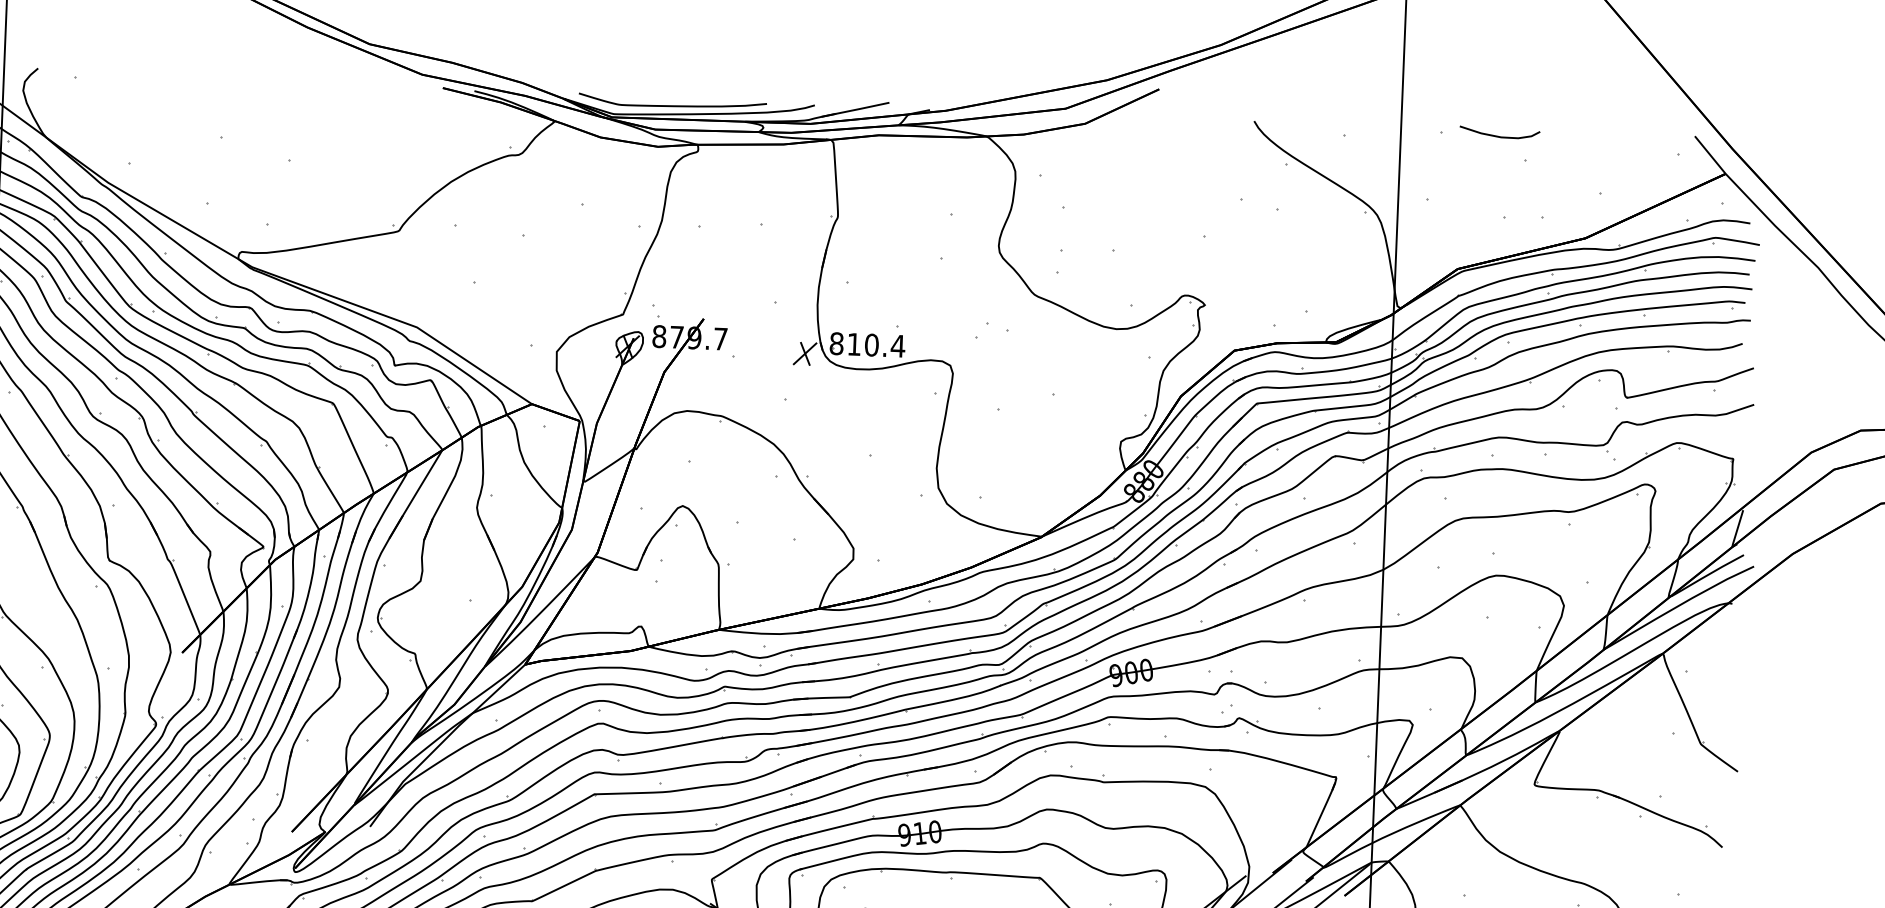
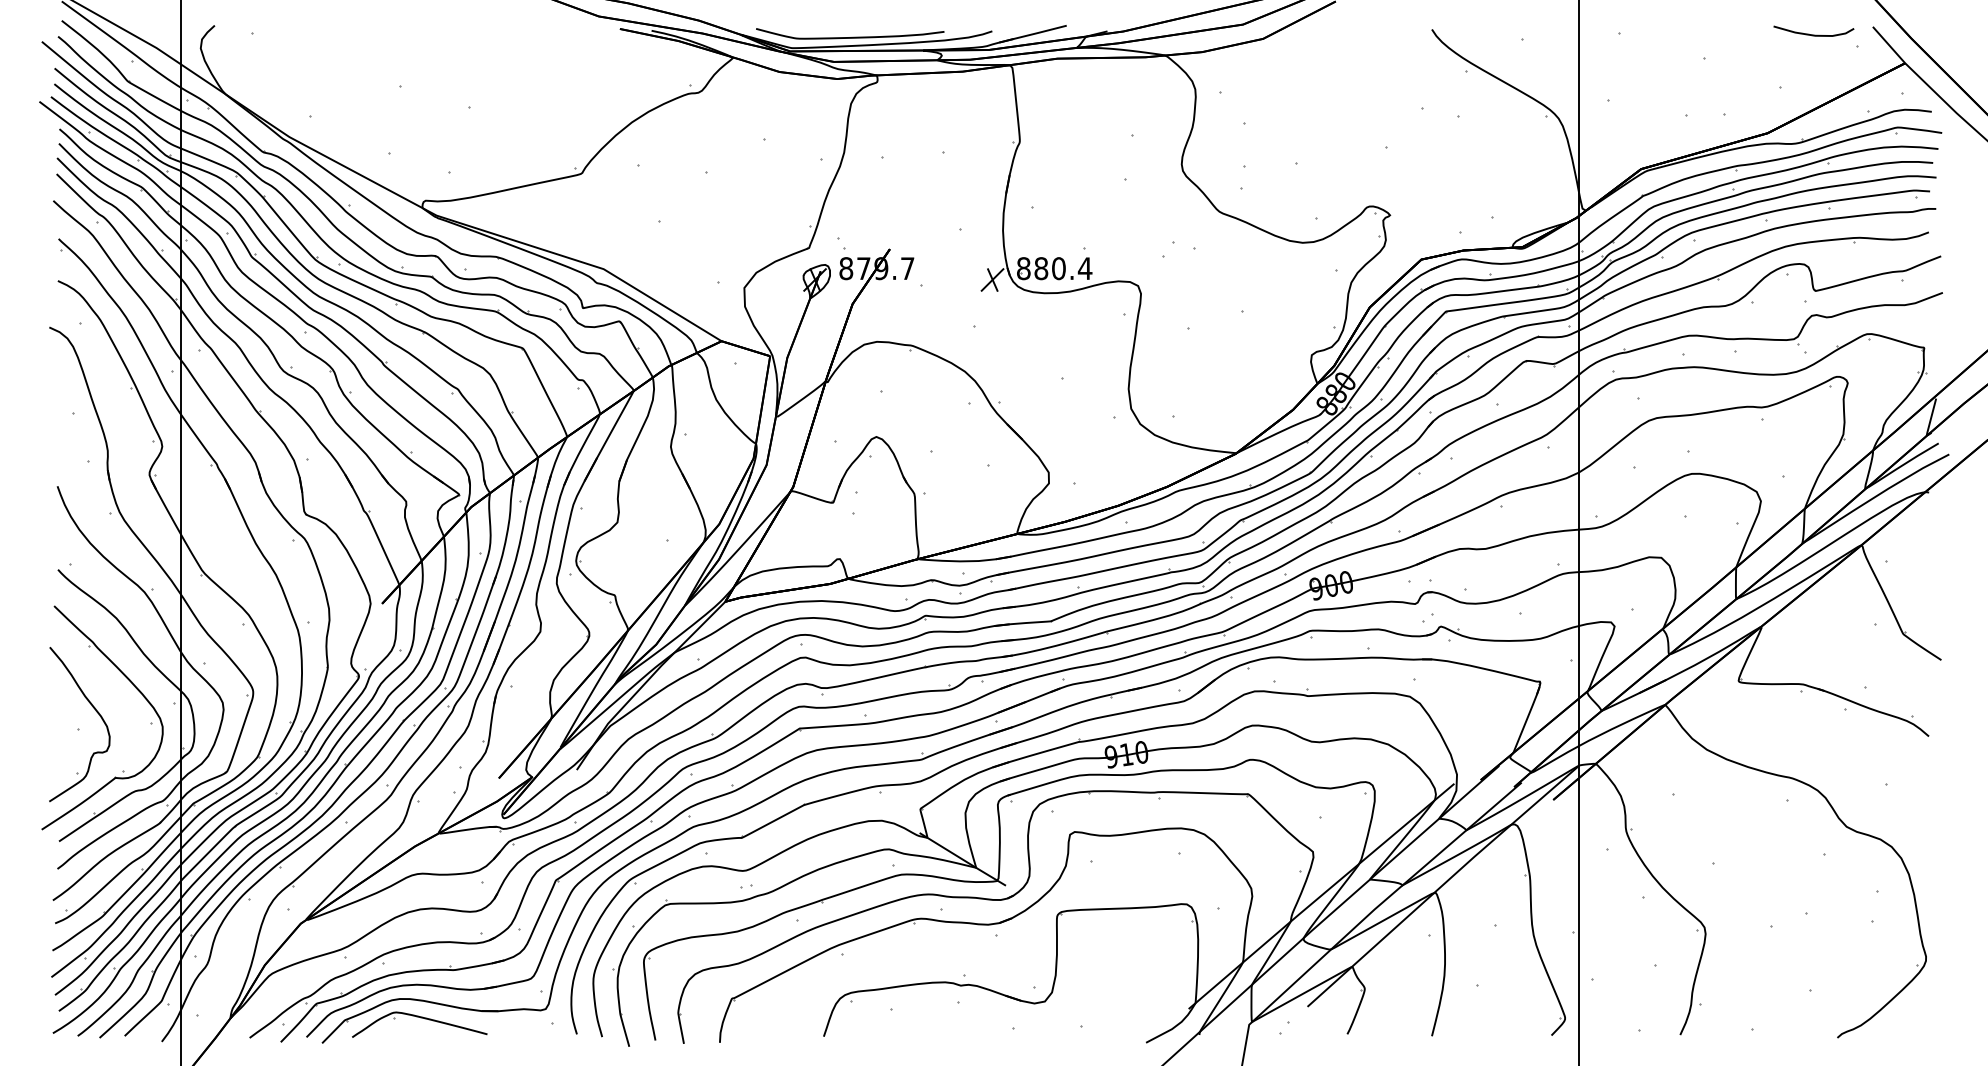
curve: (1499, 136) -> (1813, 34), moved
text: (854, 344) -> (1041, 268), 810.4 -> 880.4

